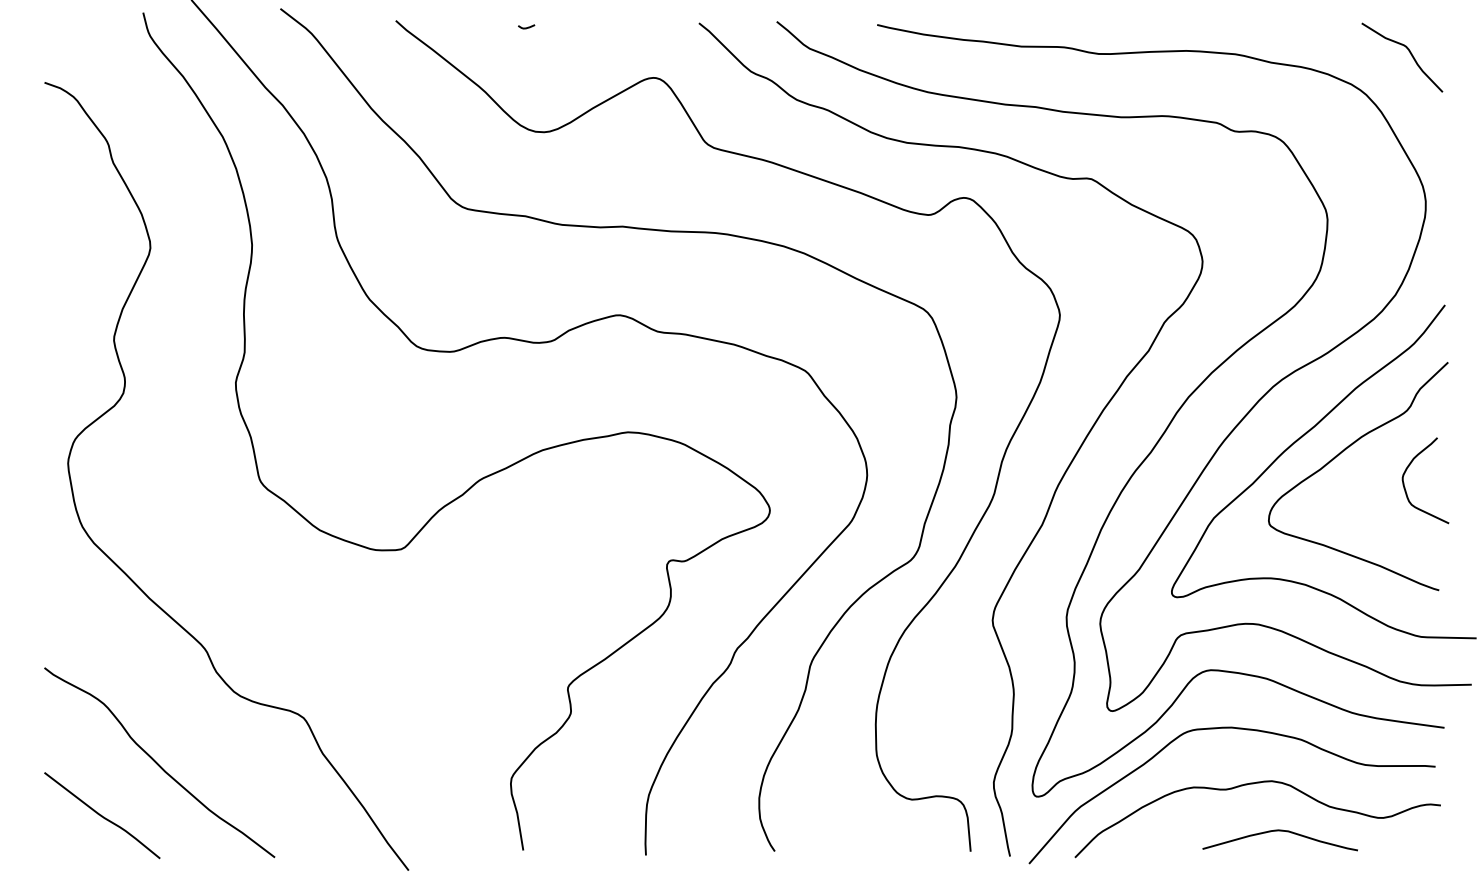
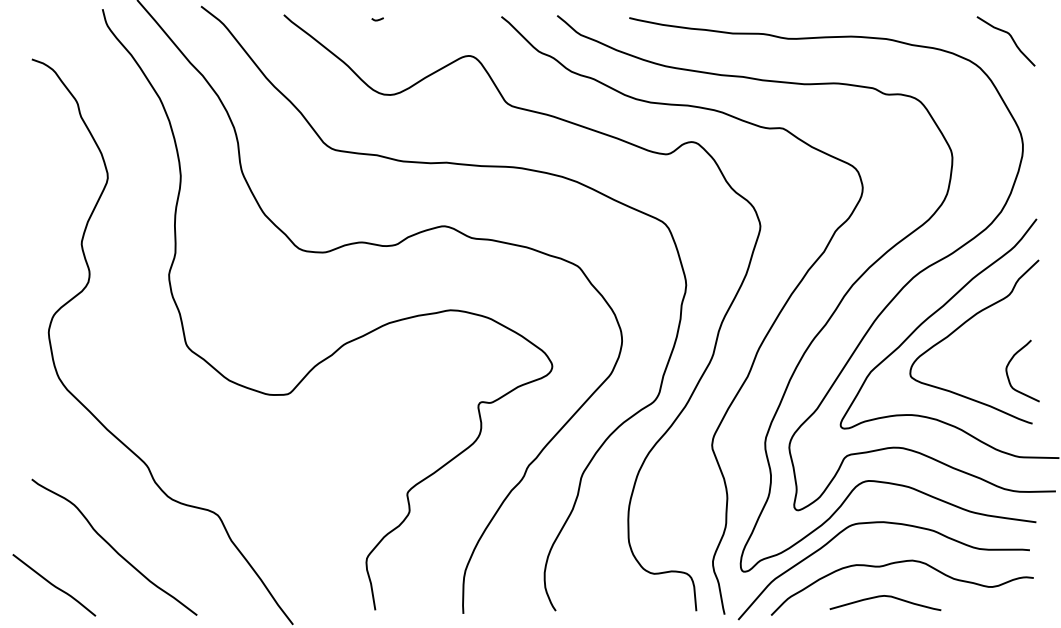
curve: (1407, 471) -> (1009, 364), moved
curve: (102, 815) -> (54, 585), moved
curve: (1283, 832) -> (887, 597), moved

